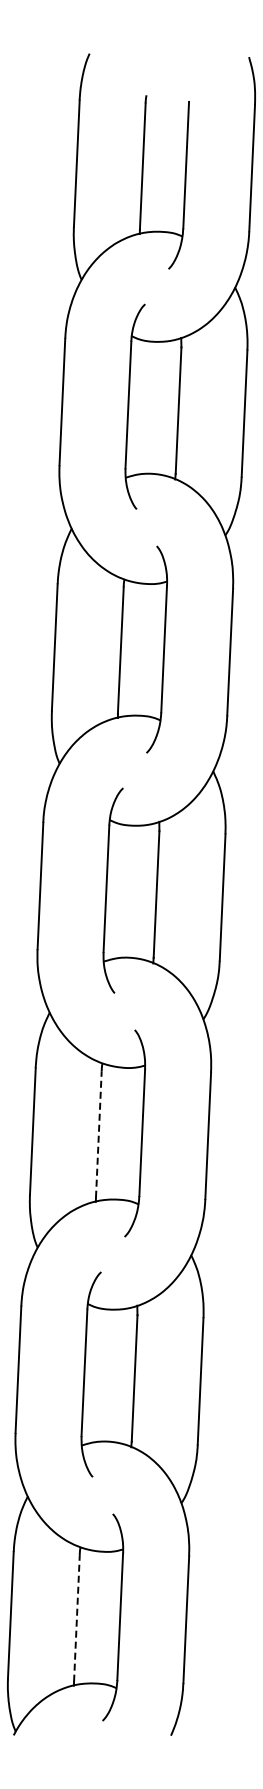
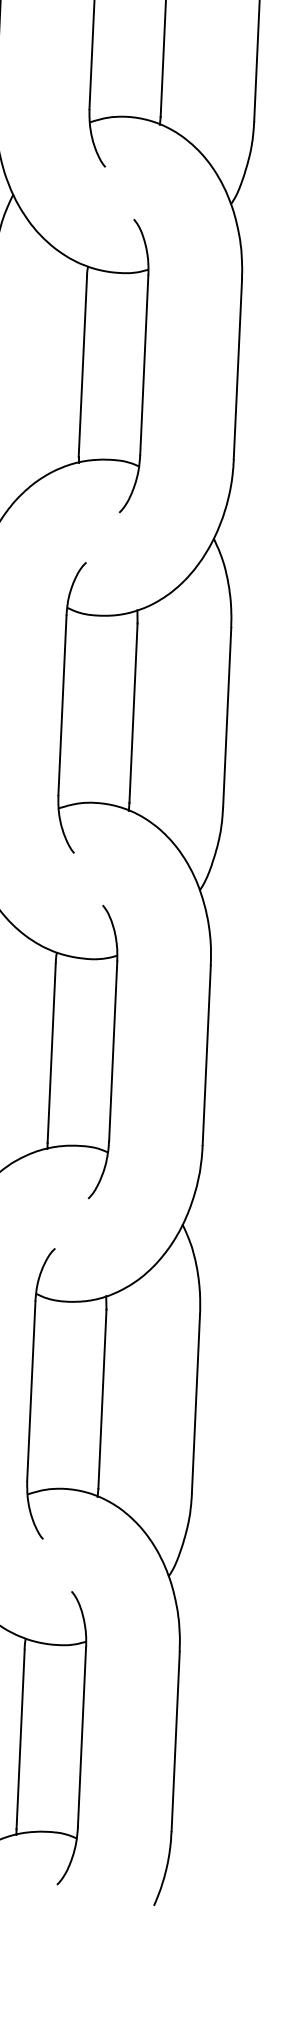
line: (98, 1133) -> (51, 1052), dashed -> solid
line: (76, 1617) -> (20, 1738), dashed -> solid

